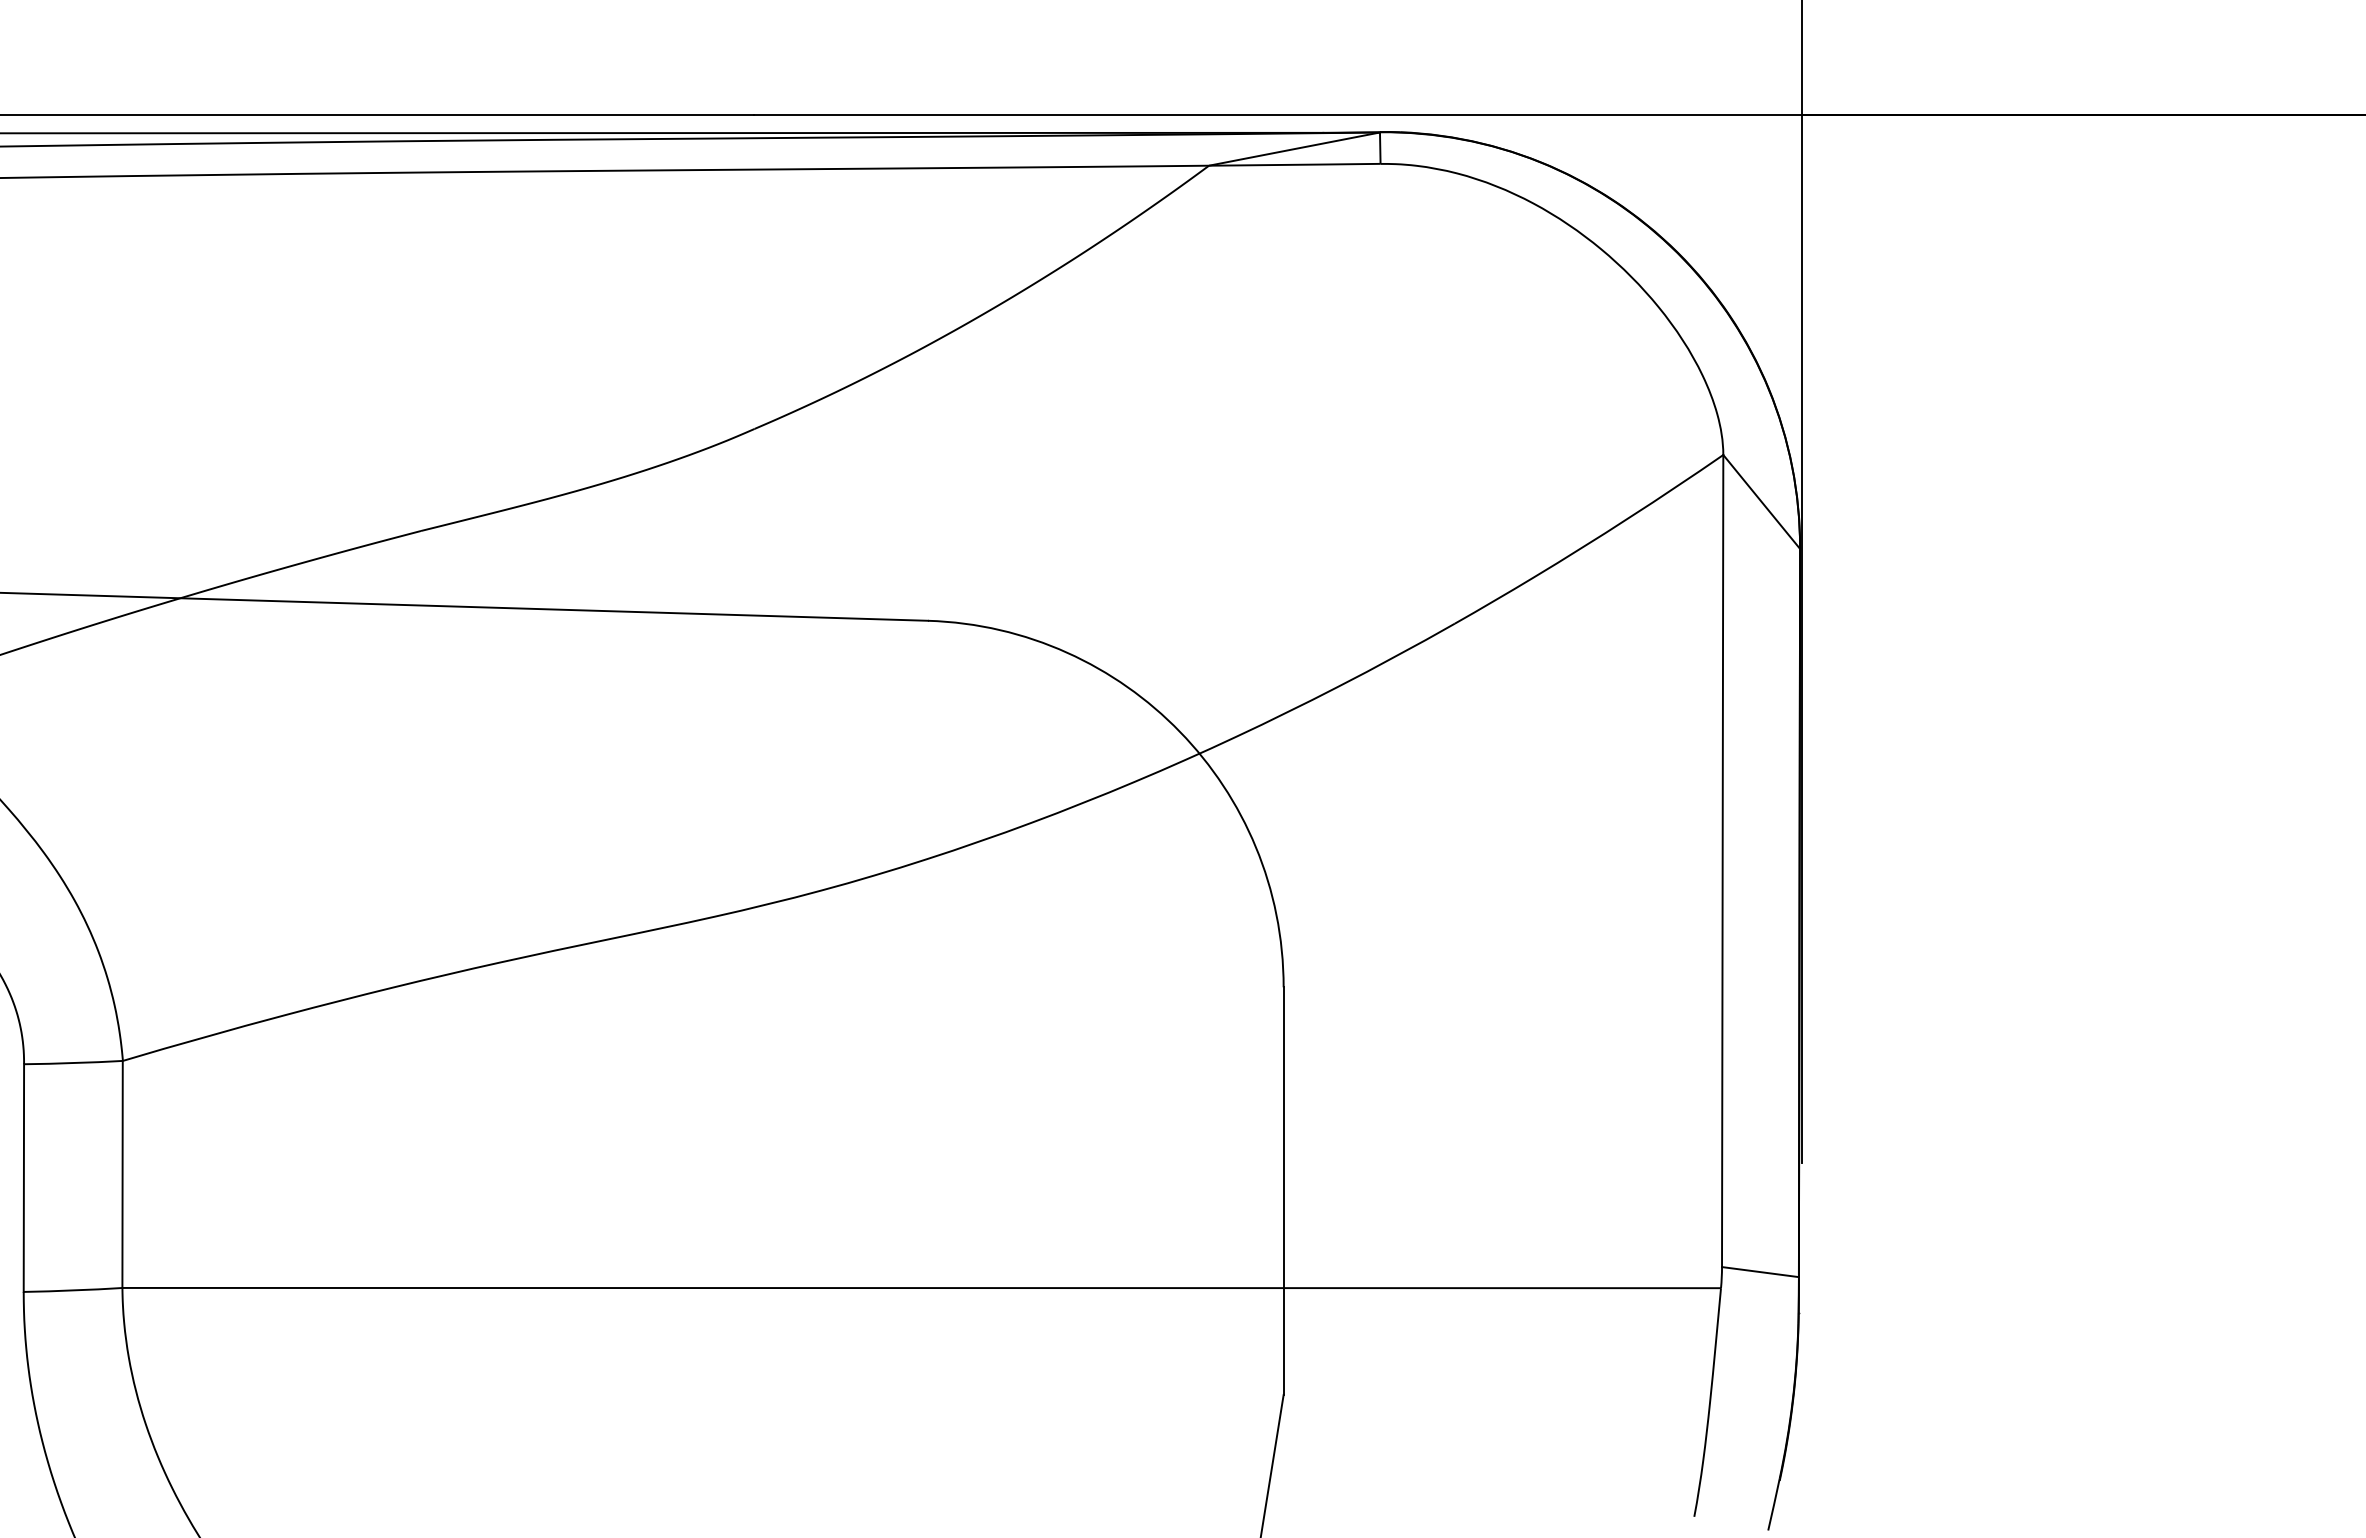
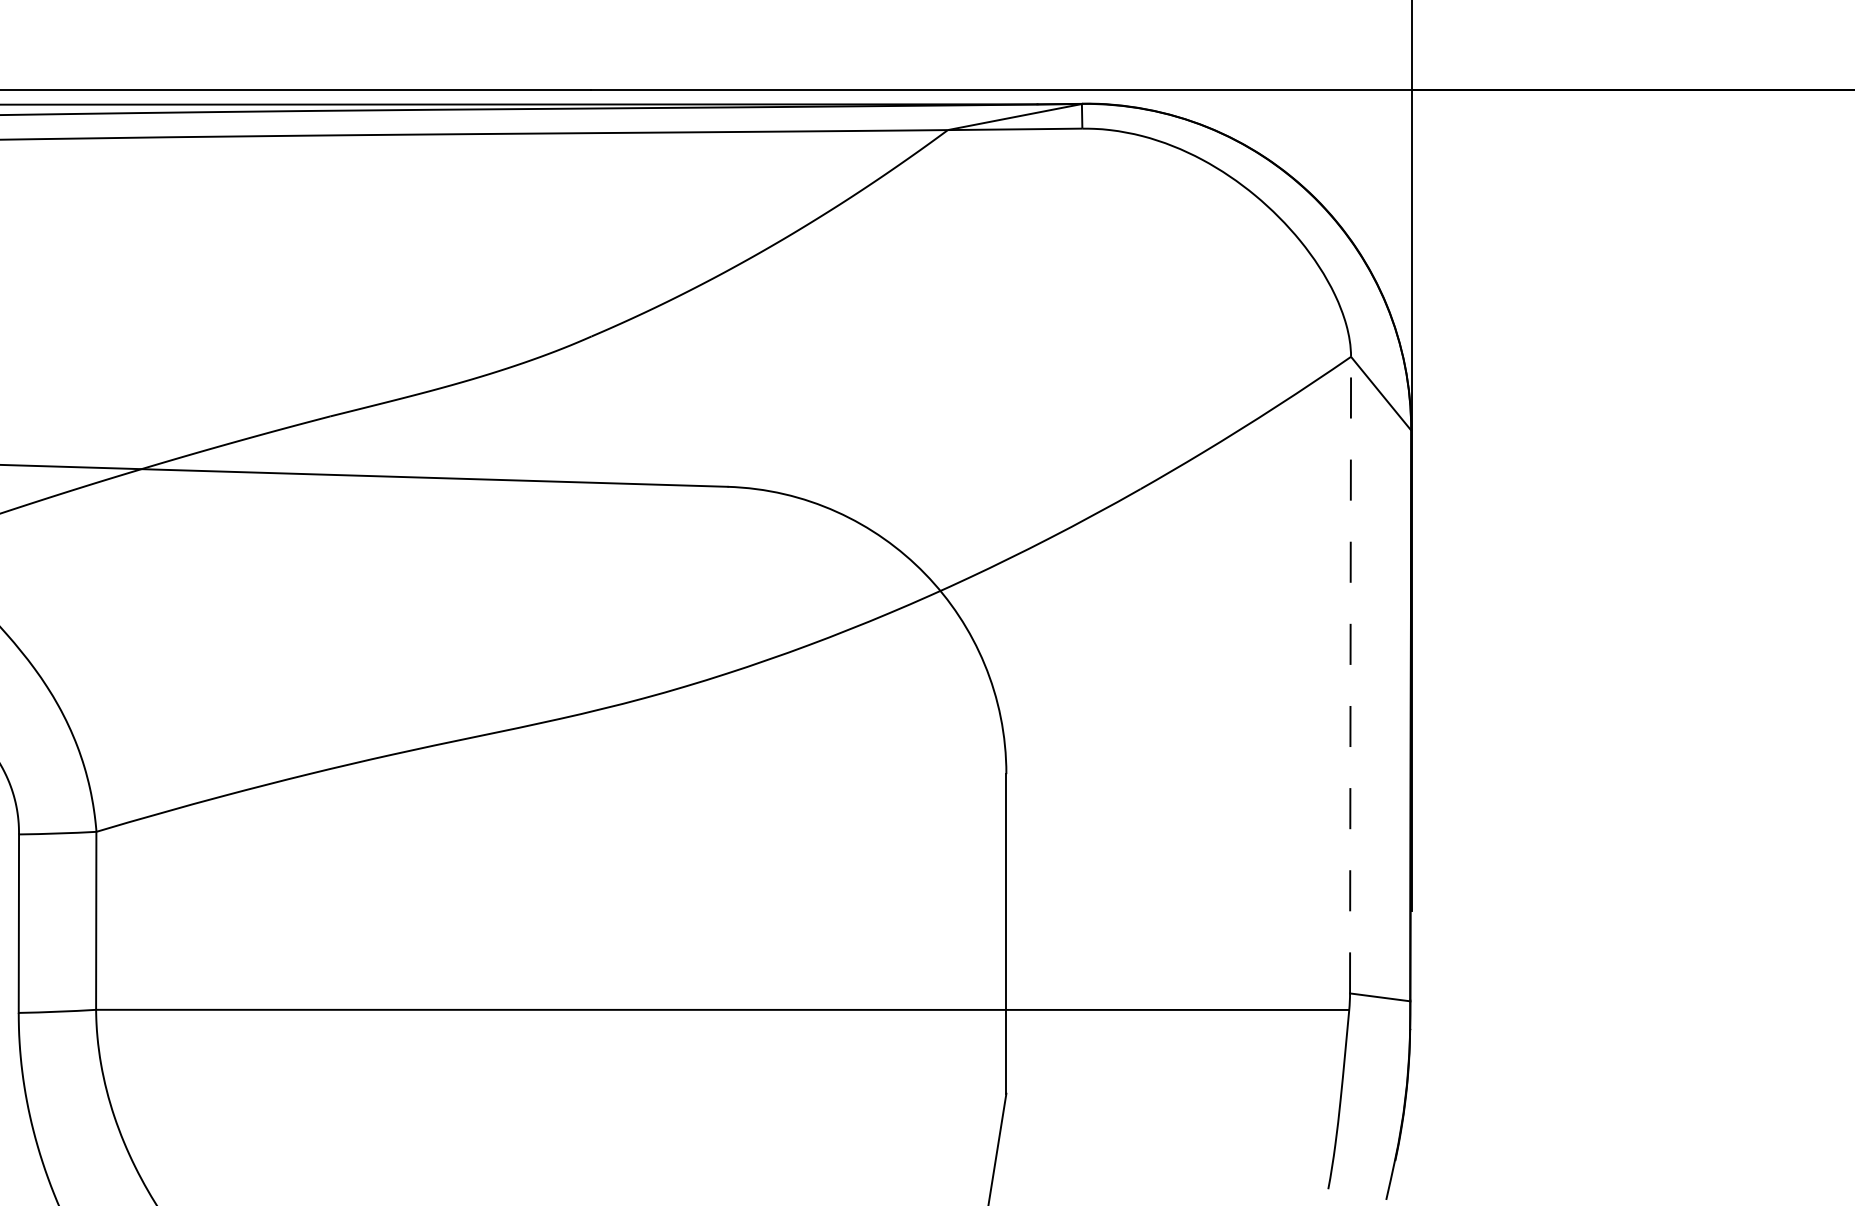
line: (1722, 860) -> (1350, 674), solid -> dashed

